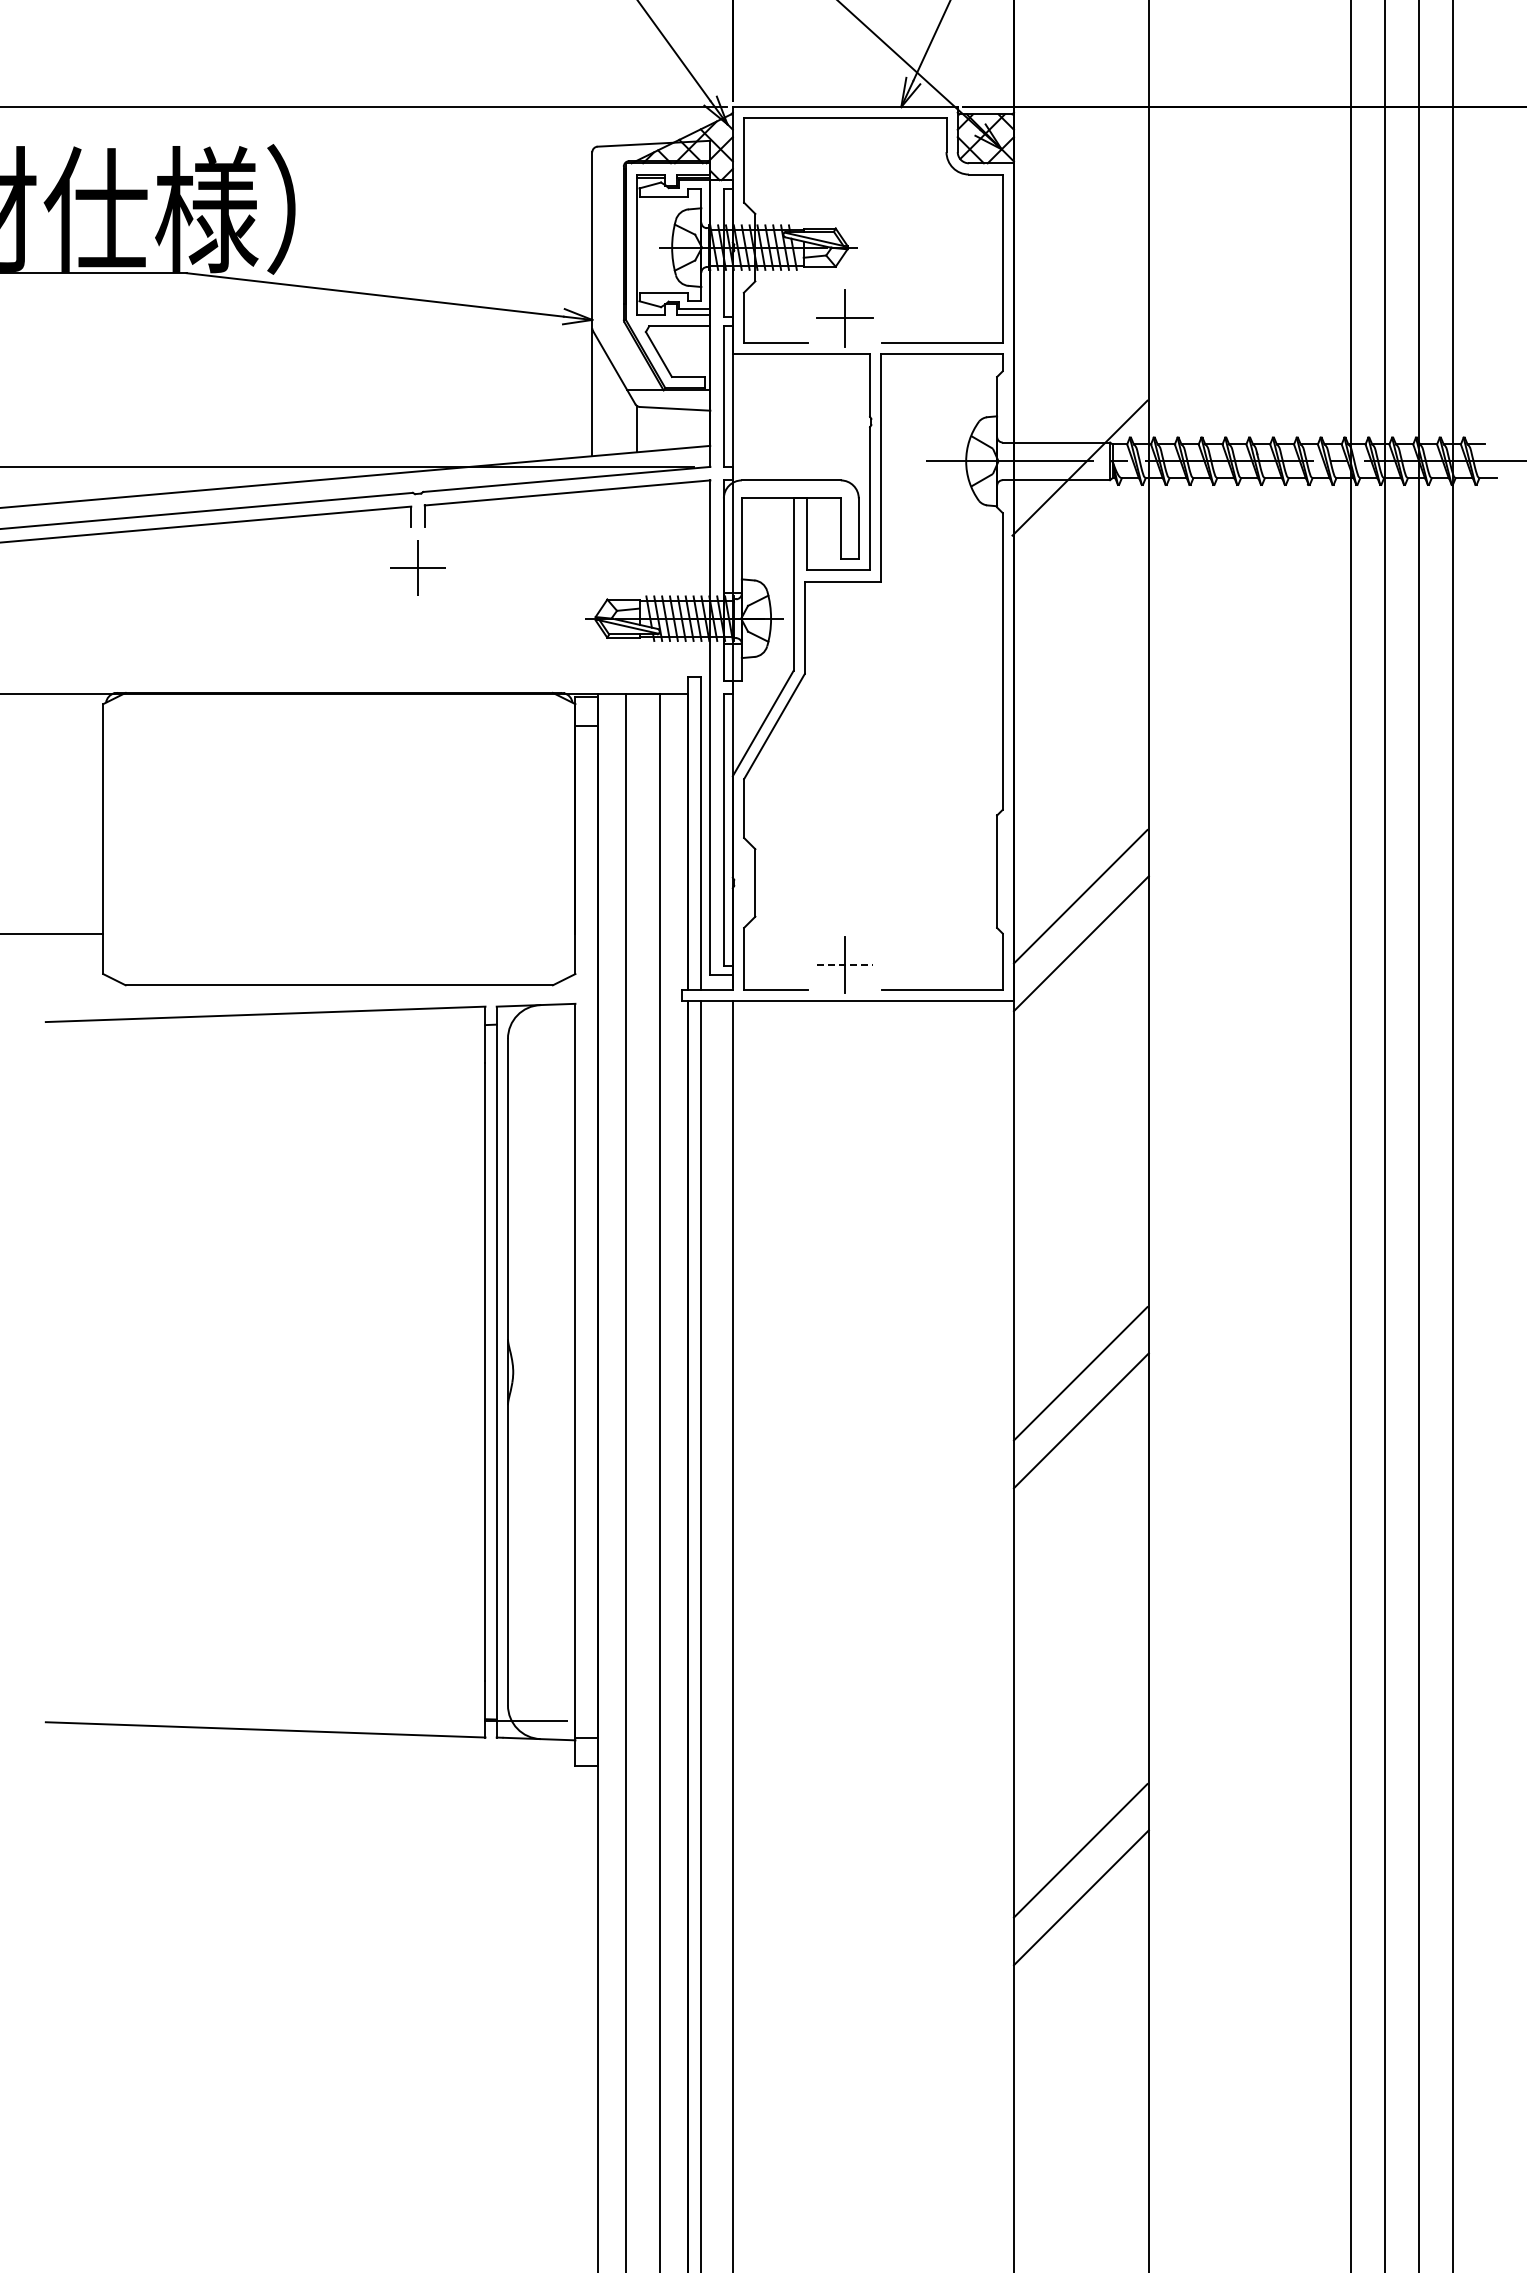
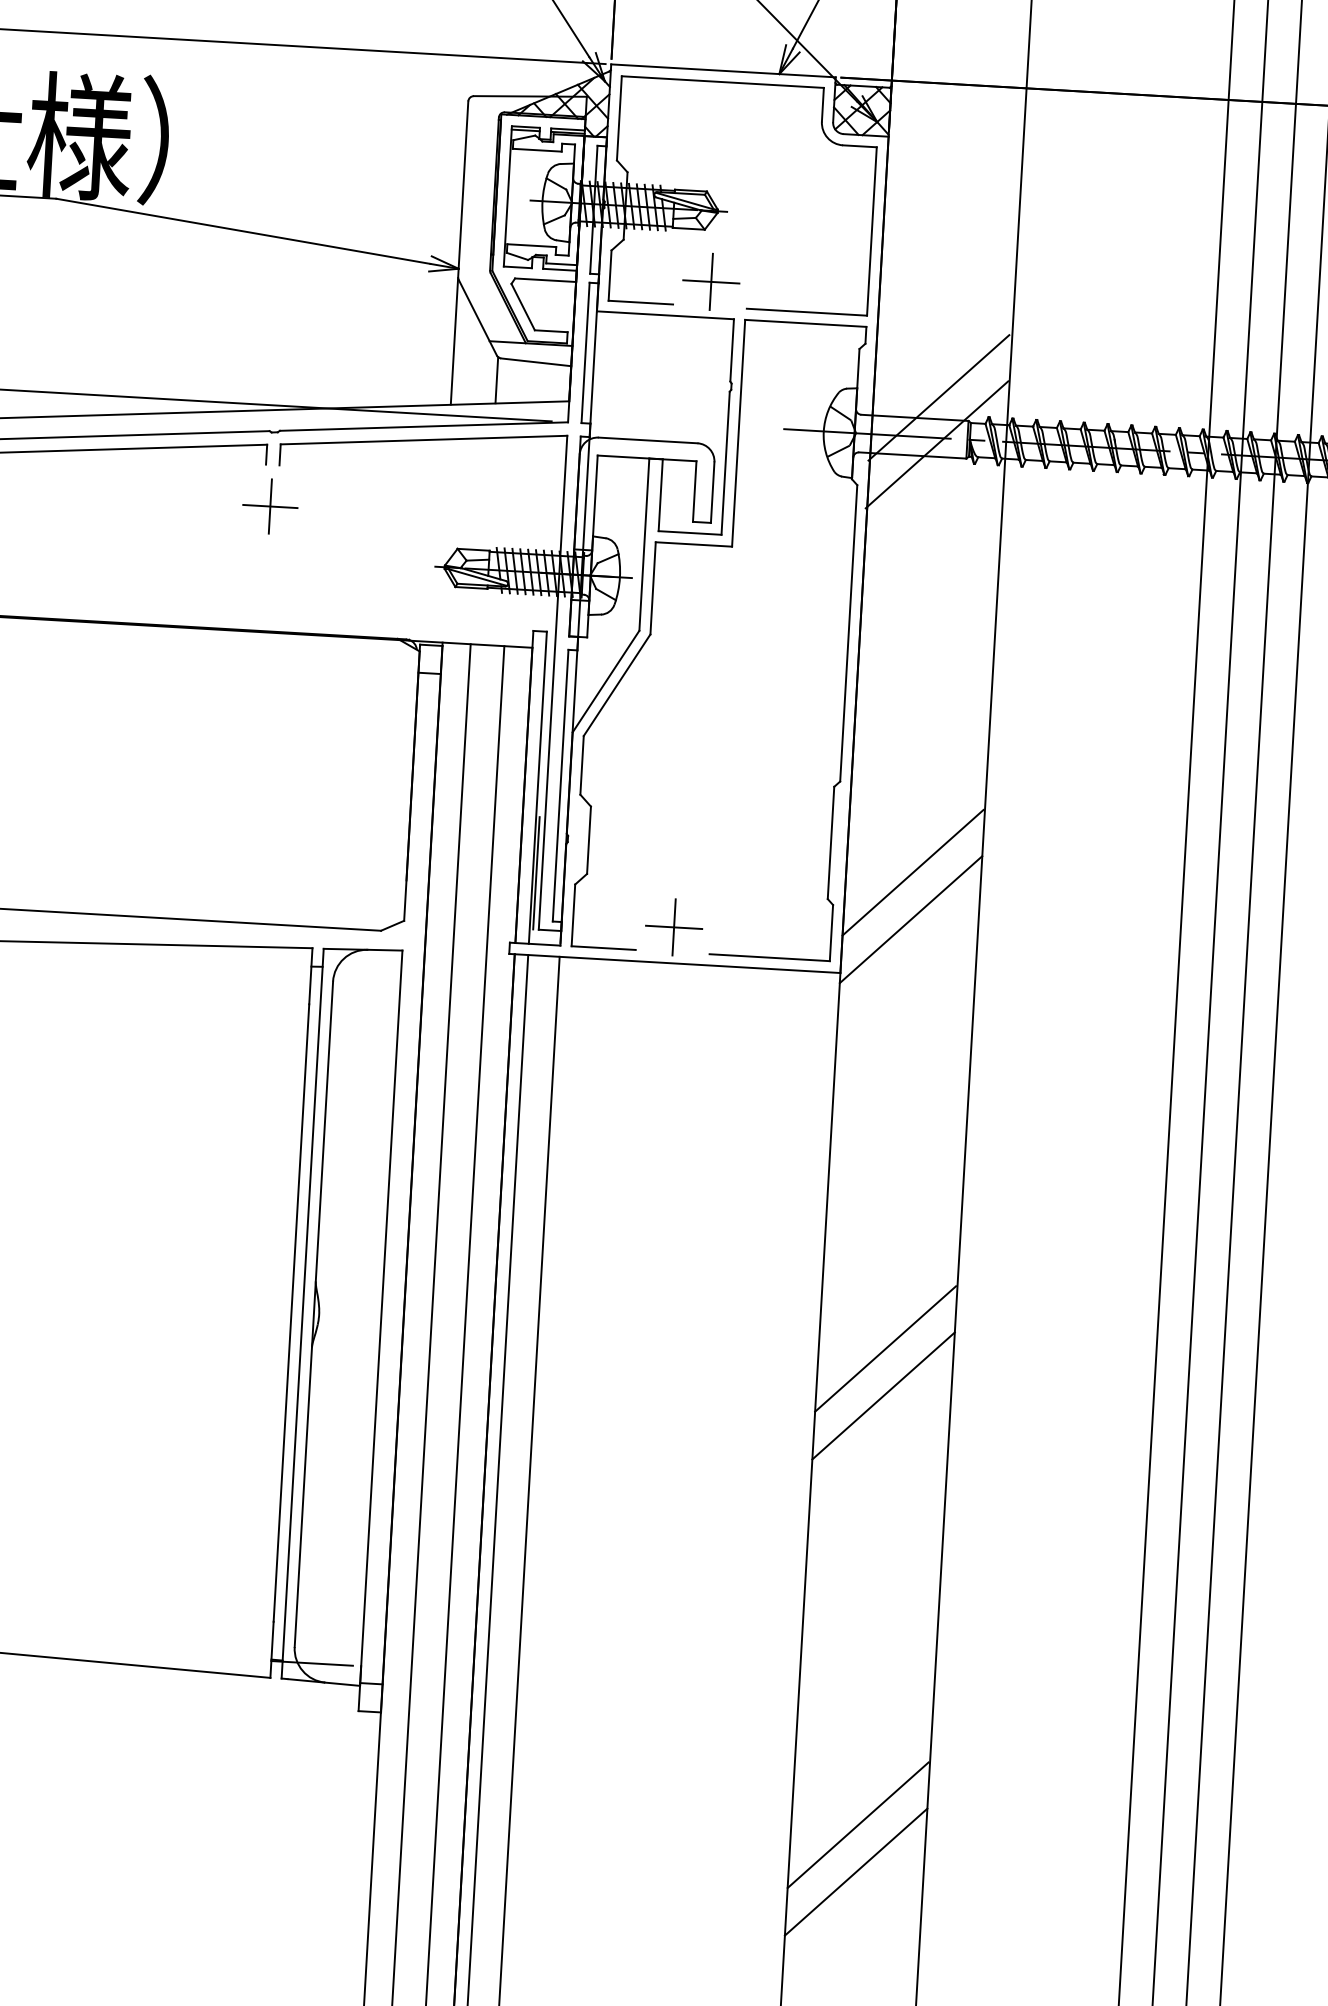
line: (1078, 420) -> (938, 397), added
line: (704, 918) -> (536, 872), added
line: (845, 965) -> (674, 927), dashed -> solid

